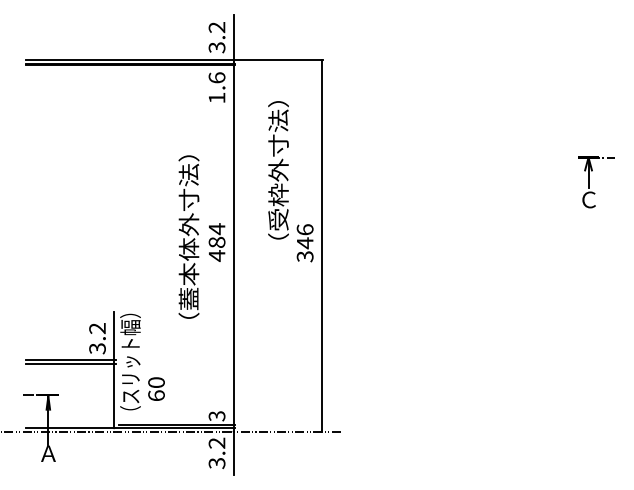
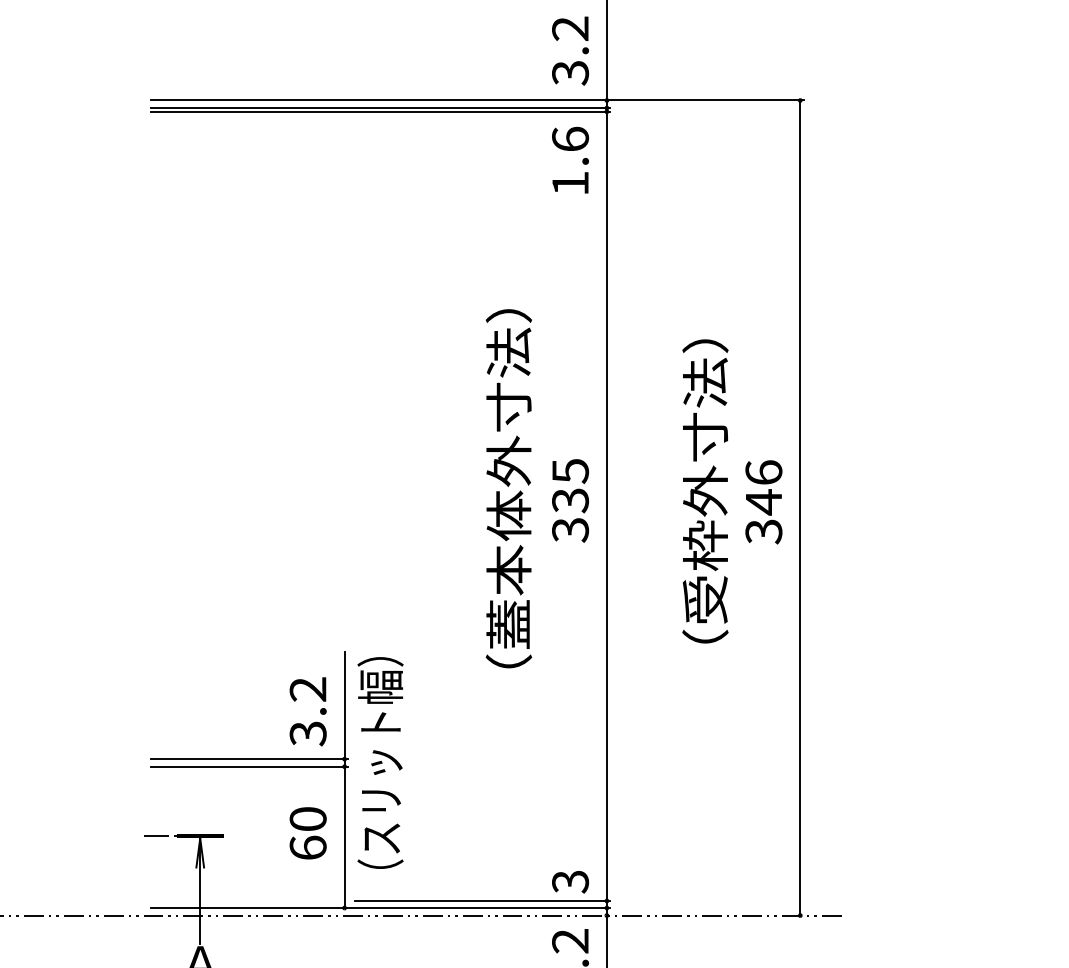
text: (278, 170) -> (705, 491), moved
text: (216, 242) -> (569, 500), 484 -> 335
text: (156, 388) -> (308, 831), moved

